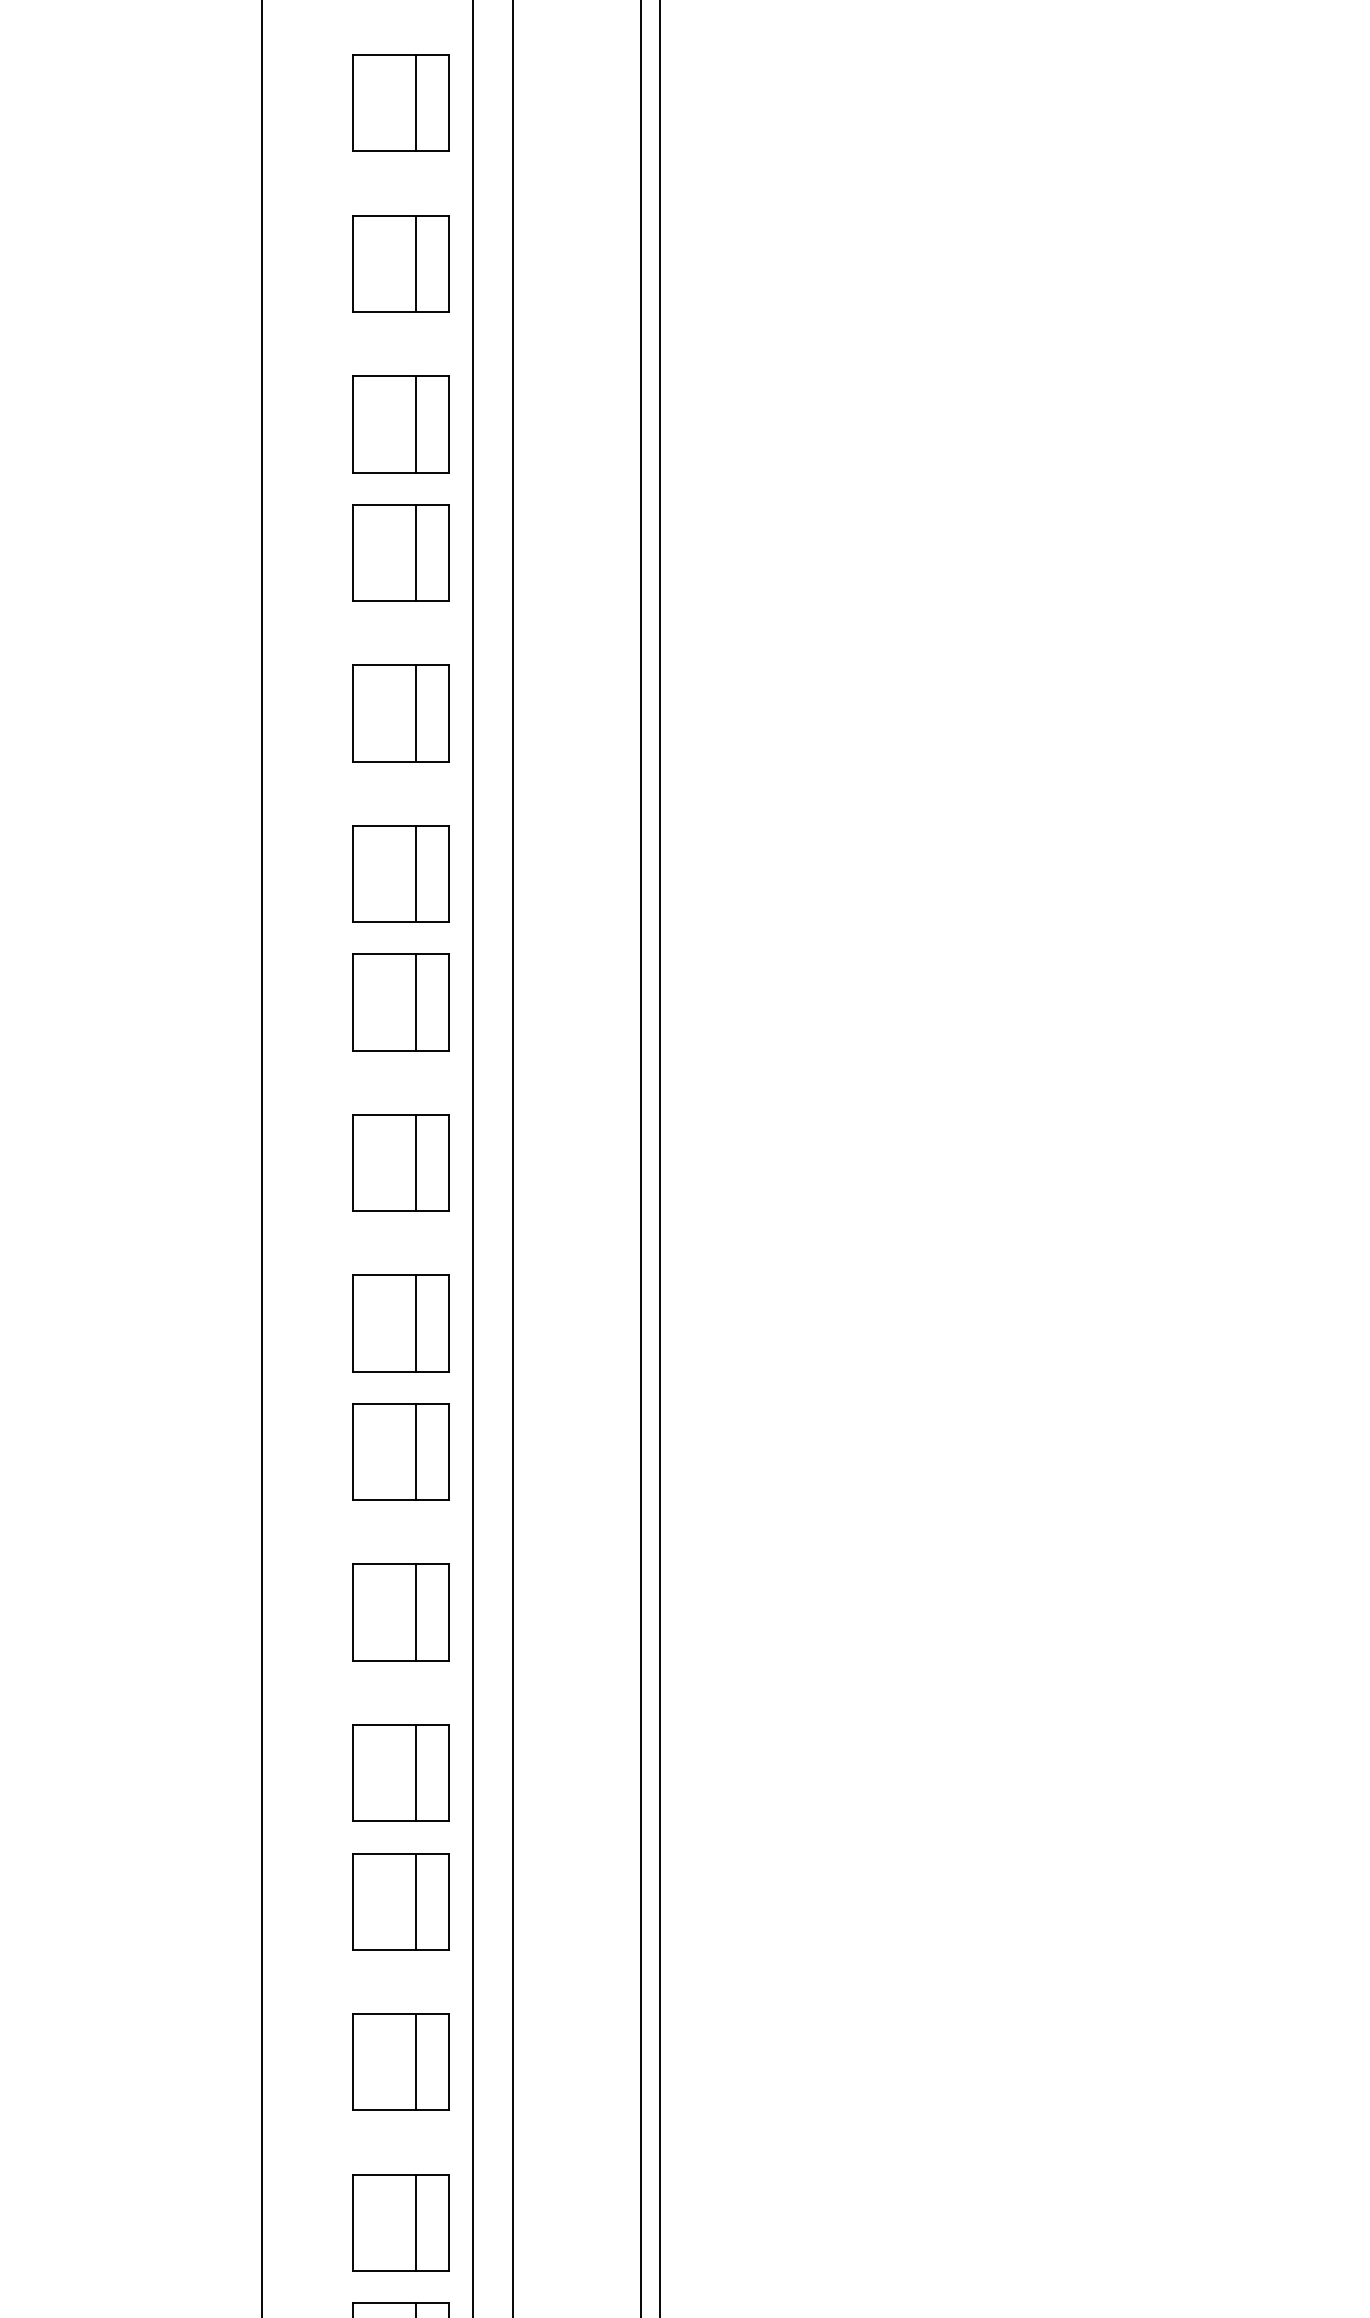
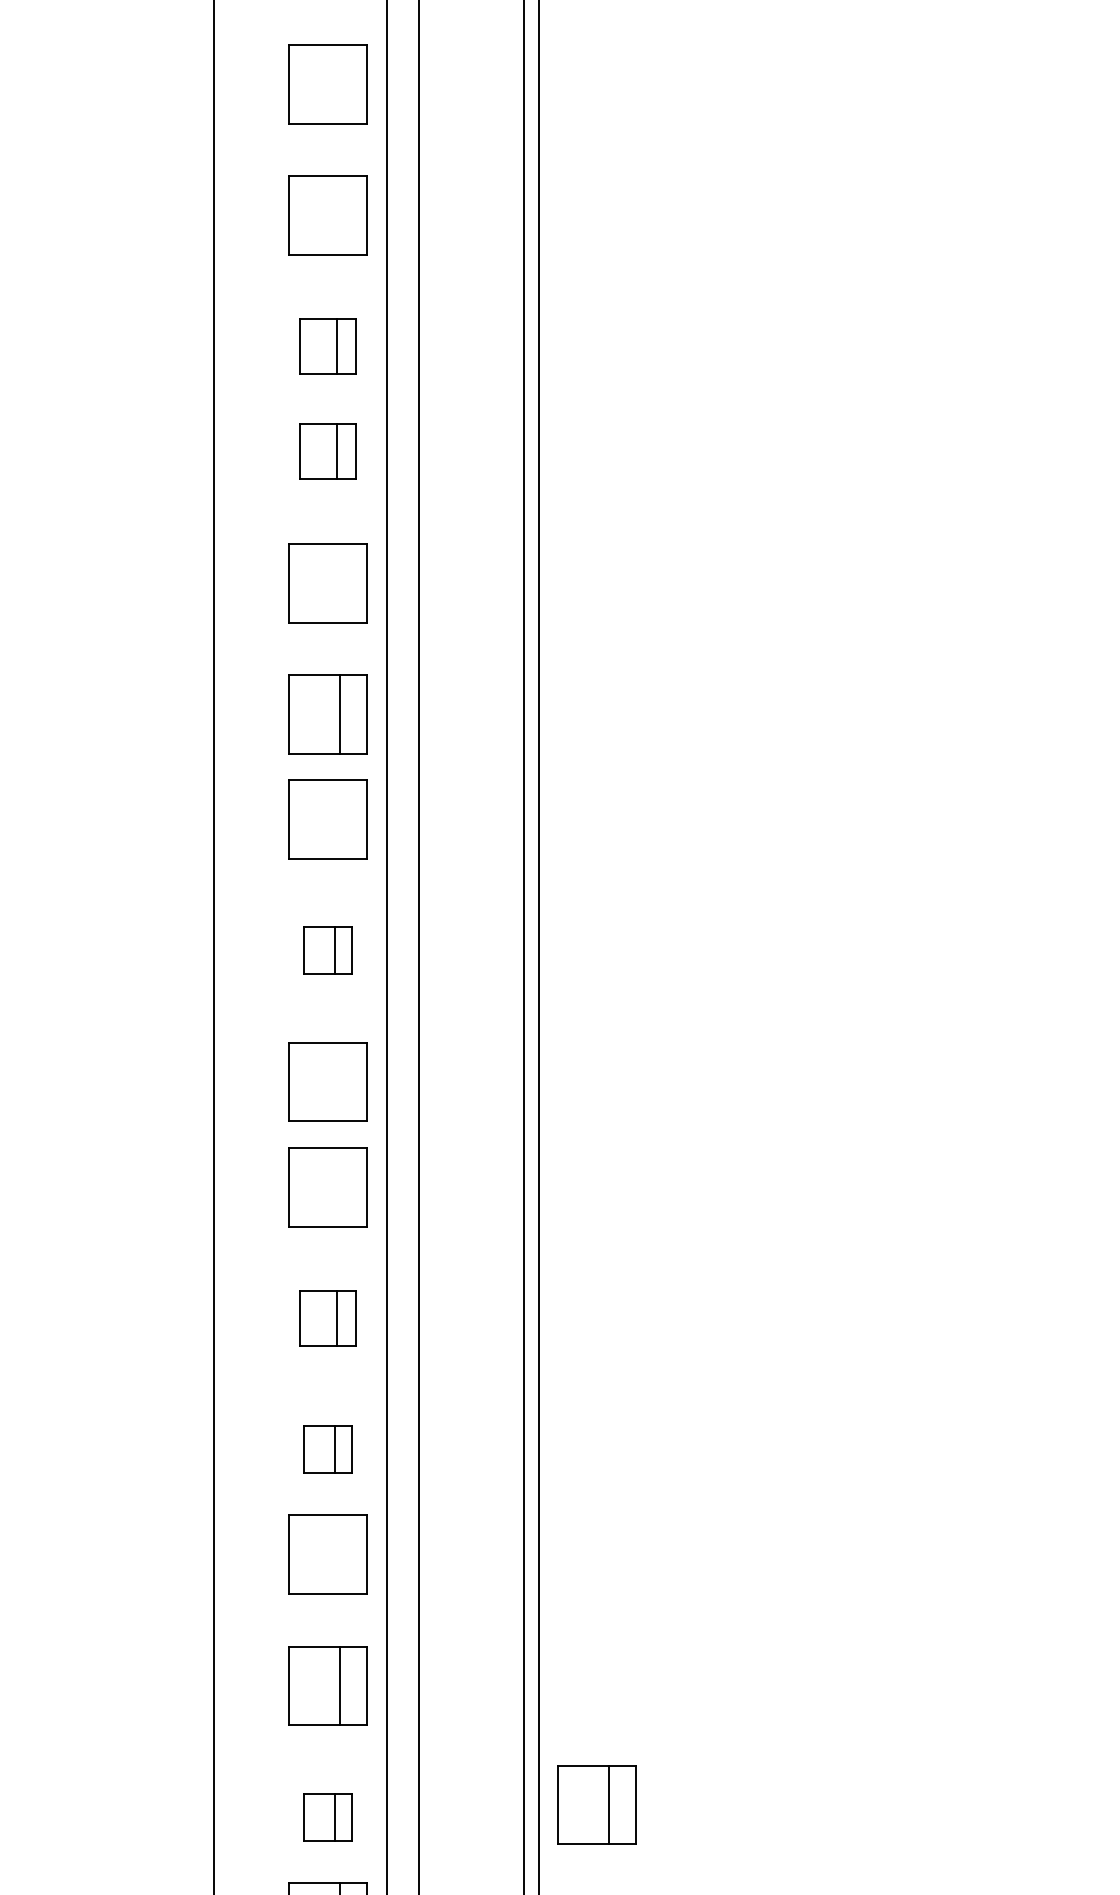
line: (416, 102) -> (340, 83), removed
line: (416, 263) -> (340, 215), removed
part: (400, 423) -> (327, 346), size x0.7
part: (400, 552) -> (327, 451), size x0.7
line: (416, 712) -> (340, 582), removed
line: (416, 1002) -> (340, 819), removed
part: (400, 1162) -> (327, 950), size x0.6
line: (416, 1322) -> (340, 1081), removed
line: (416, 1451) -> (340, 1186), removed
part: (400, 1612) -> (327, 1318), size x0.7
part: (400, 1772) -> (327, 1449), size x0.6
line: (416, 1901) -> (340, 1554), removed
part: (729, 2207) -> (596, 1804), added
part: (400, 2223) -> (327, 1817), size x0.6

